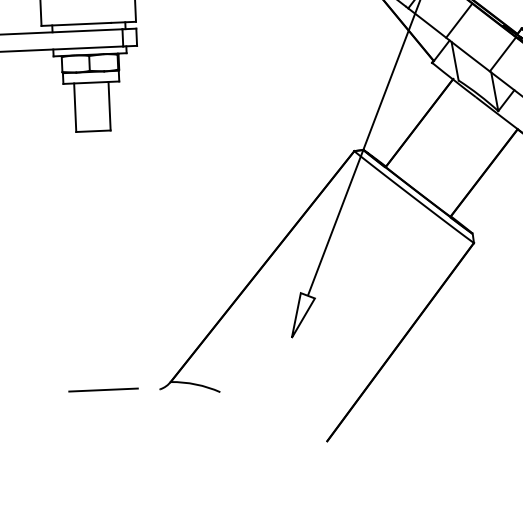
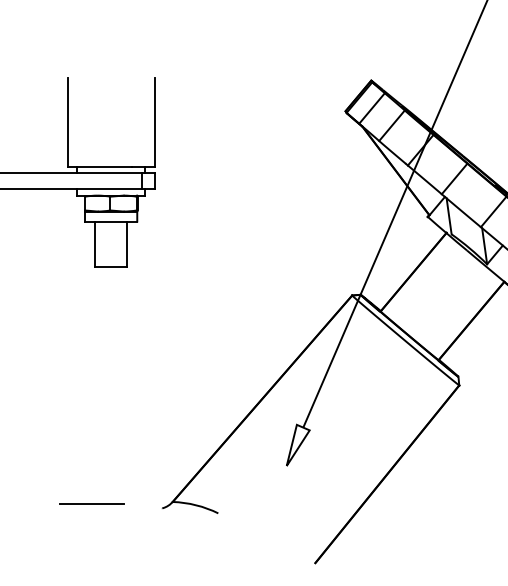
line: (102, 389) -> (91, 503), moved

